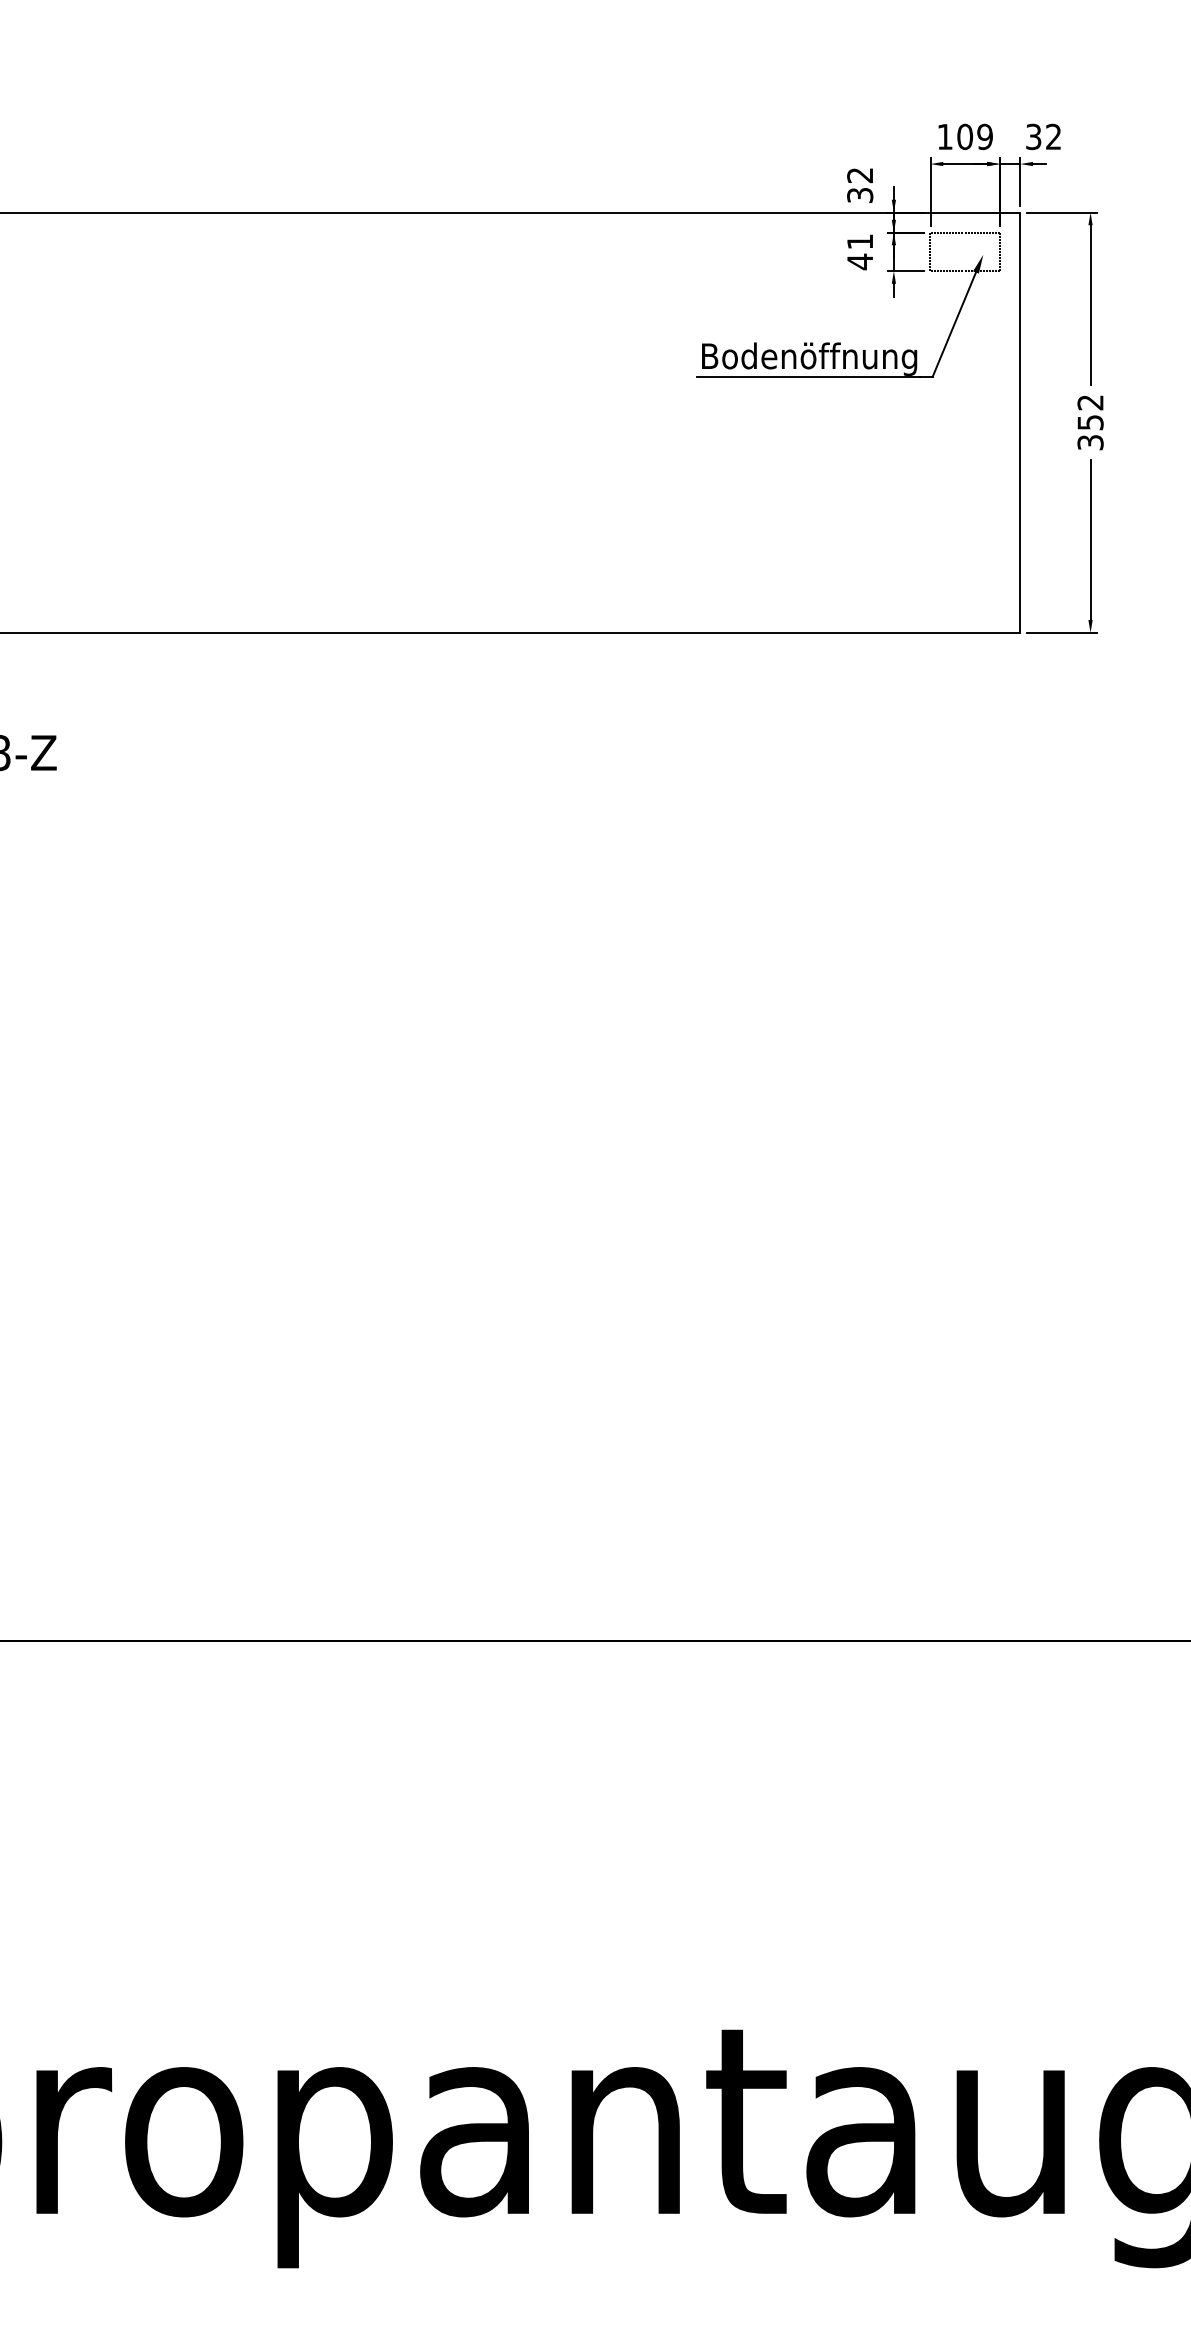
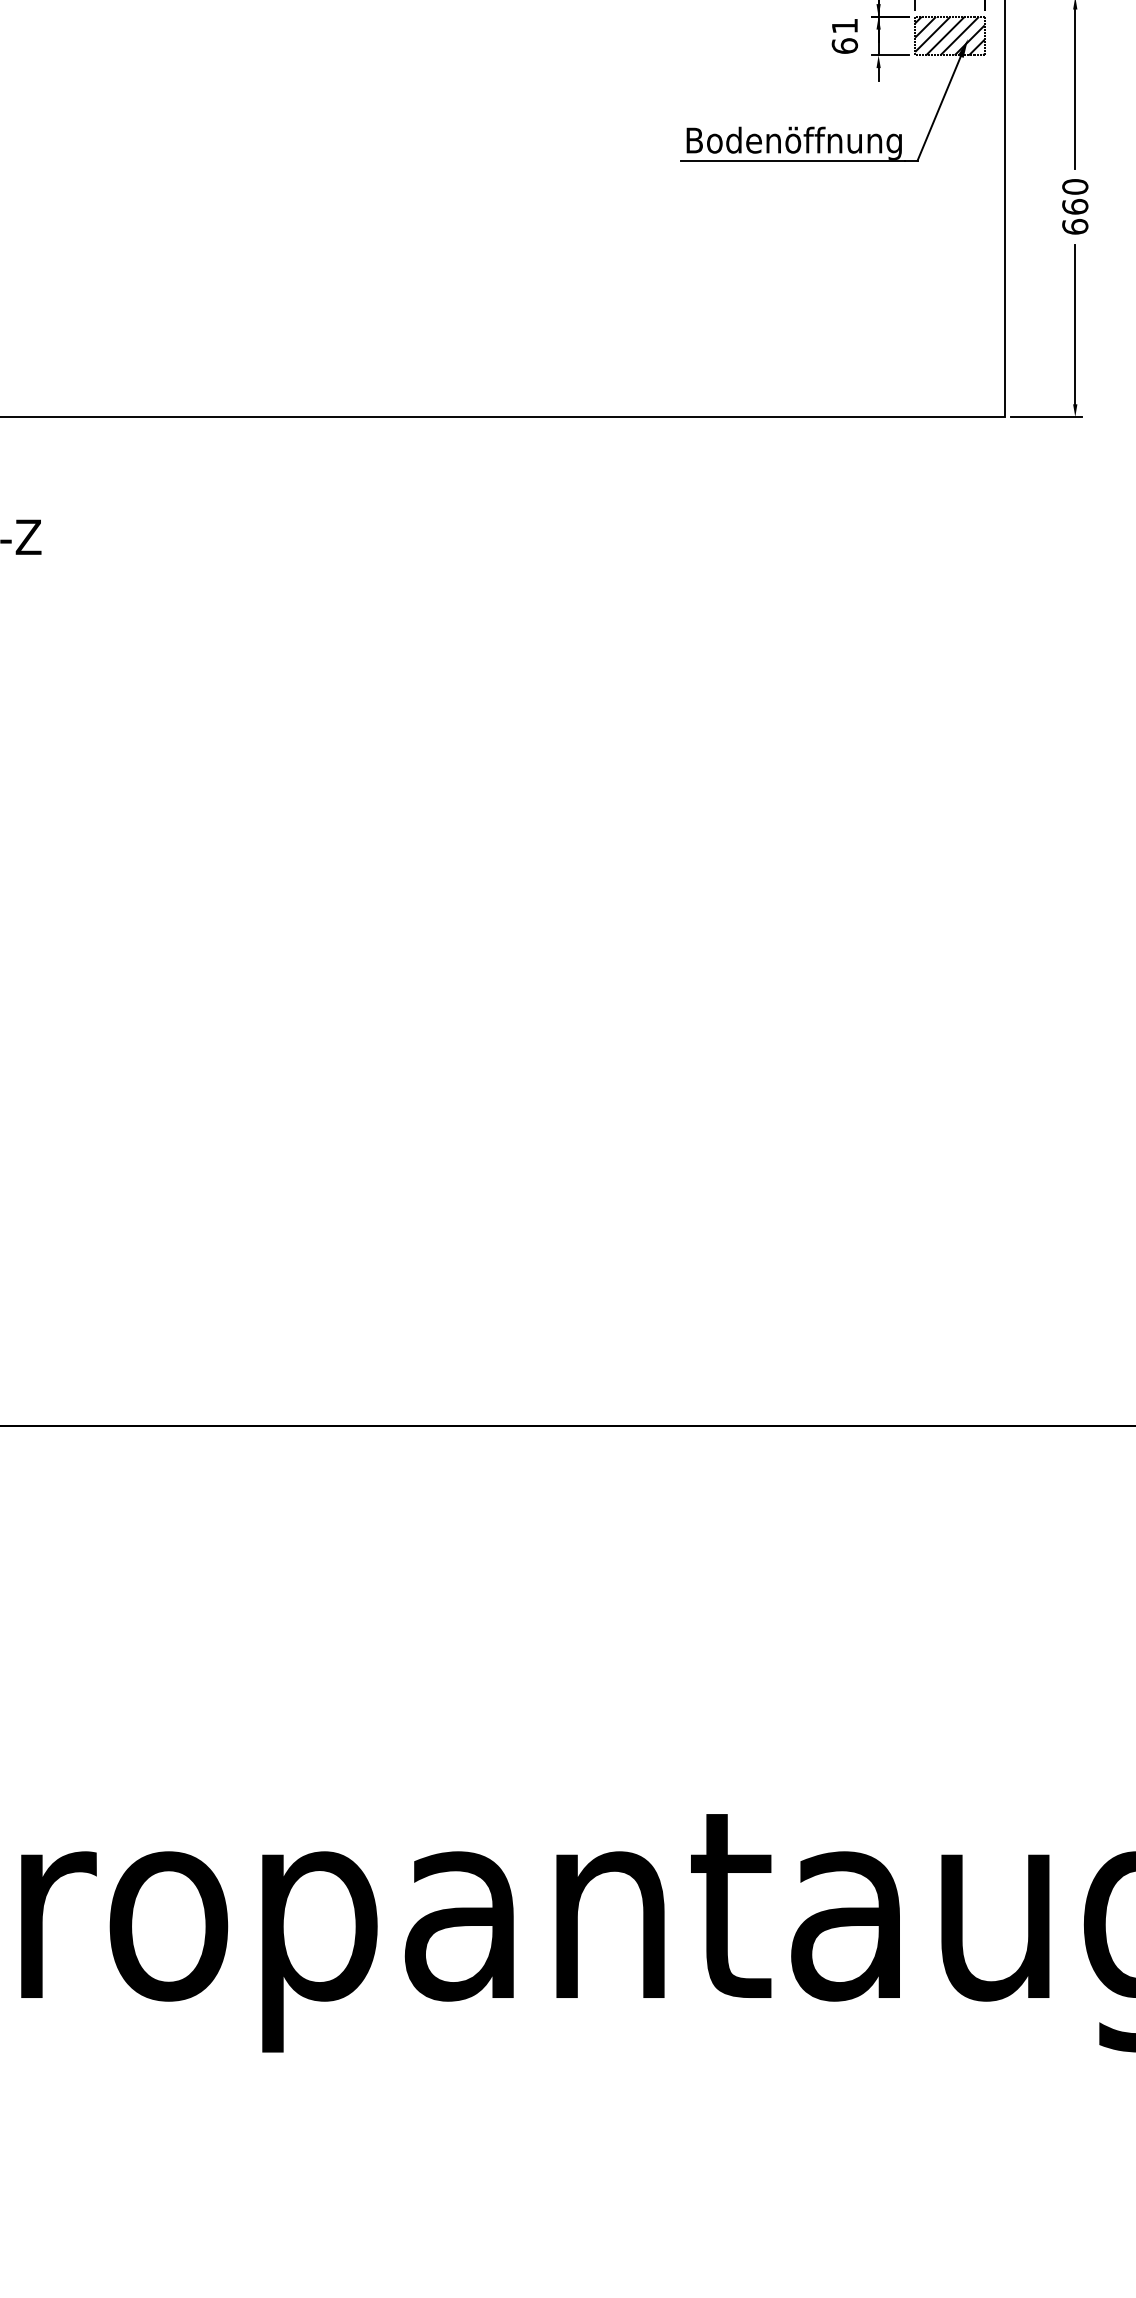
hatch: (964, 251) -> (949, 35), added
text: (860, 261) -> (845, 45), 41 -> 61
text: (1090, 422) -> (1075, 206), 352 -> 660

